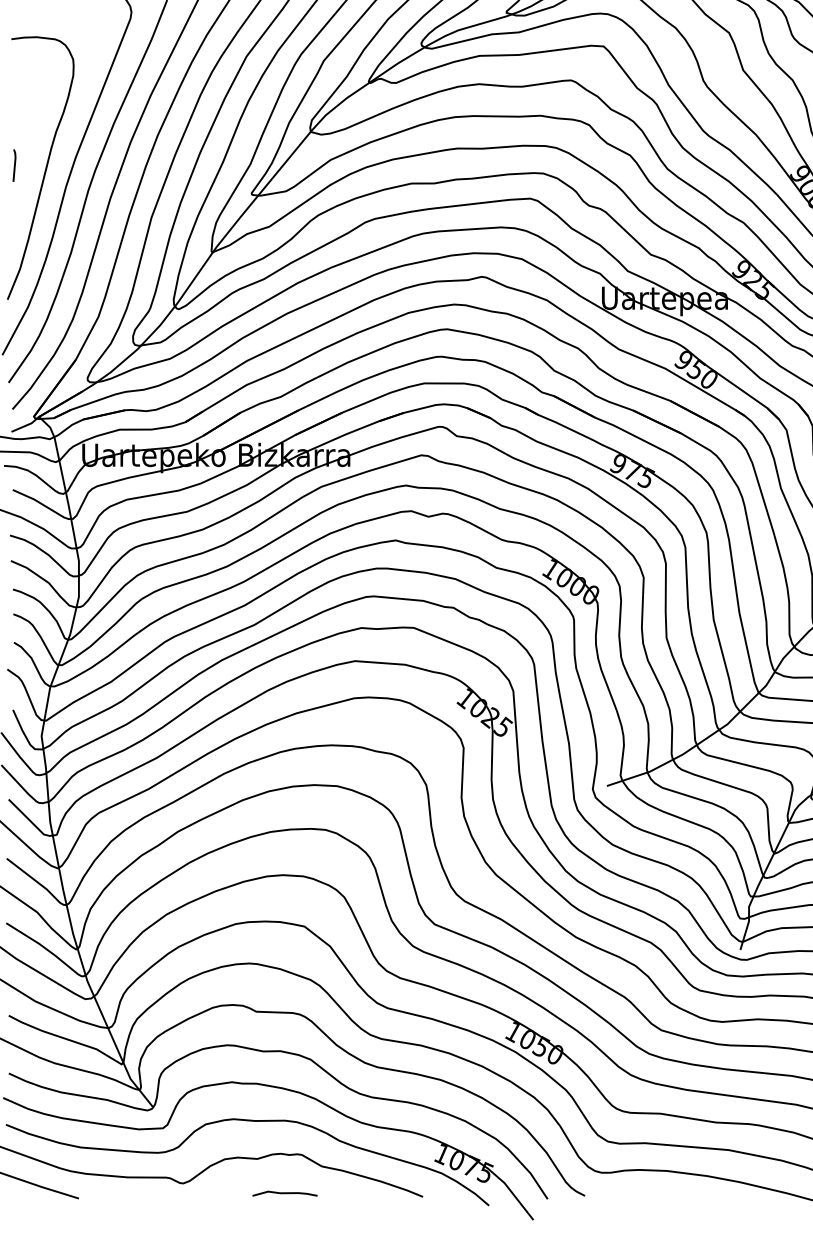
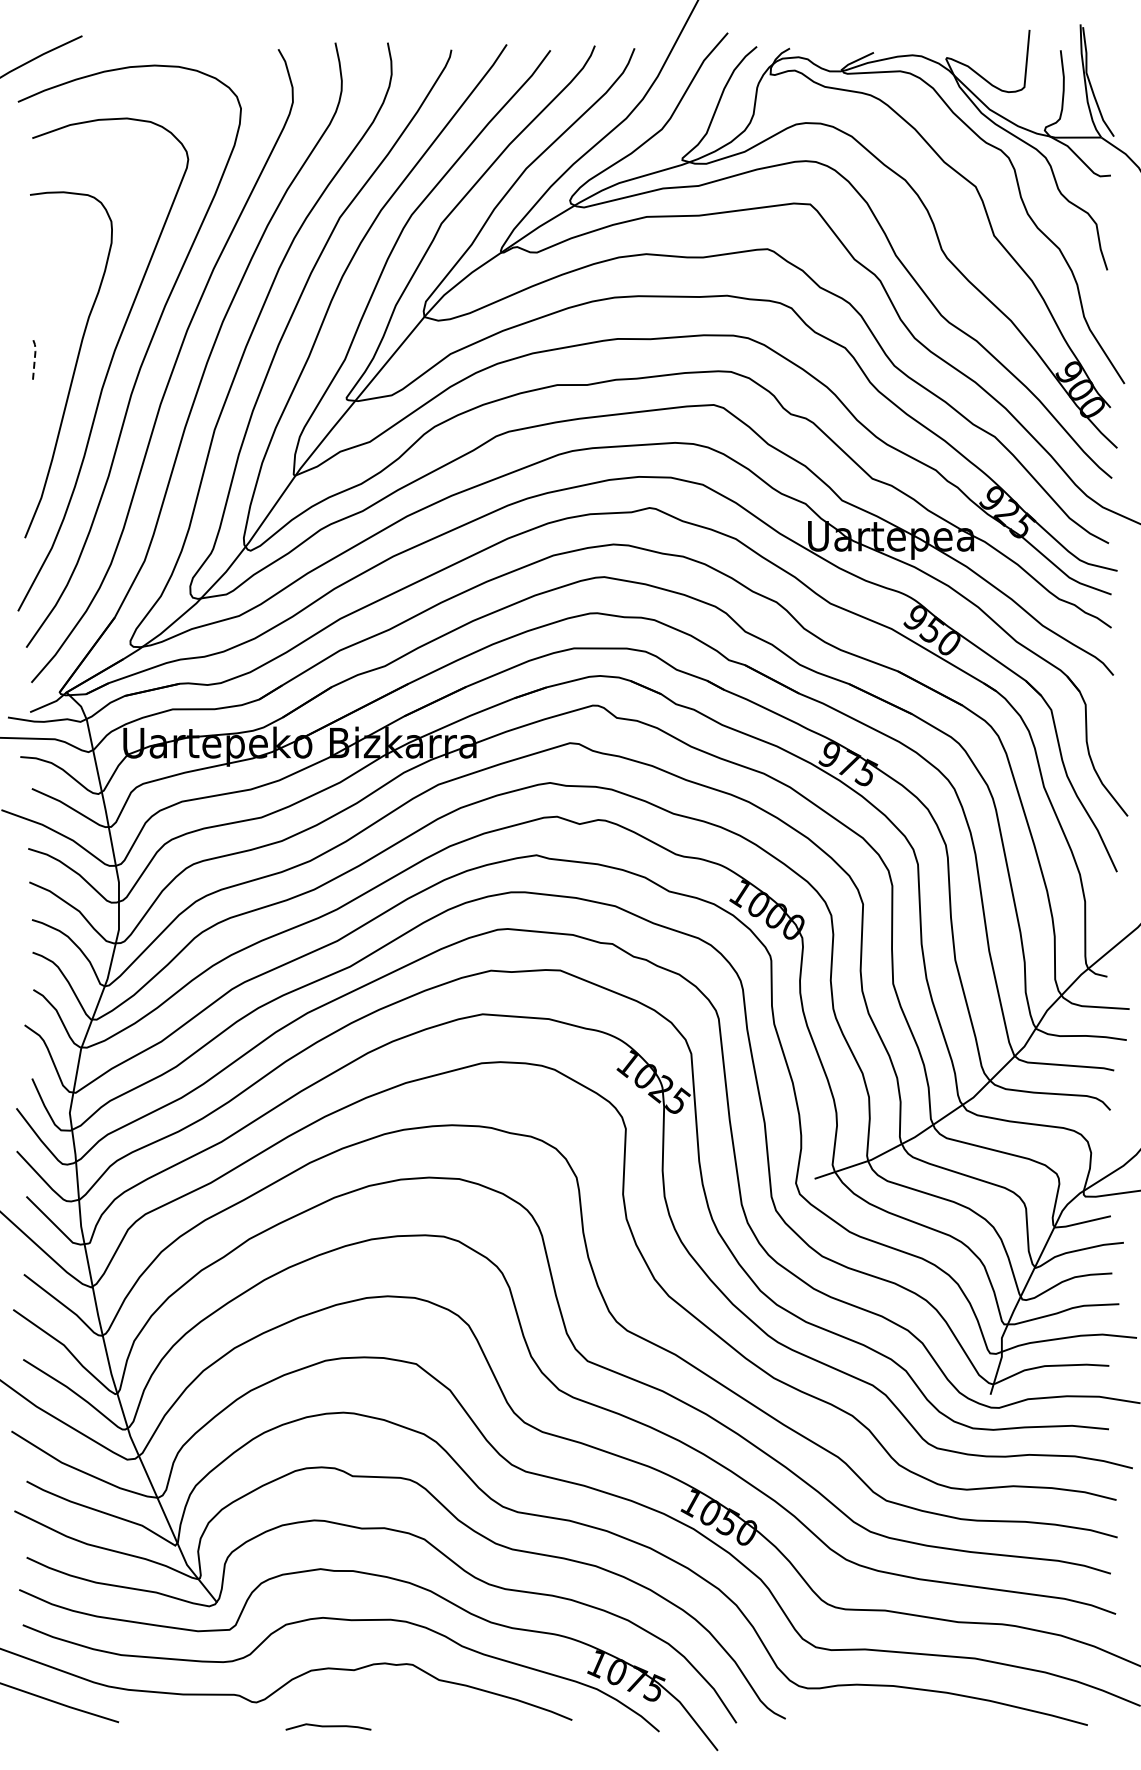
line: (14, 164) -> (34, 360), solid -> dashed
curve: (285, 1193) -> (328, 1726), moved

